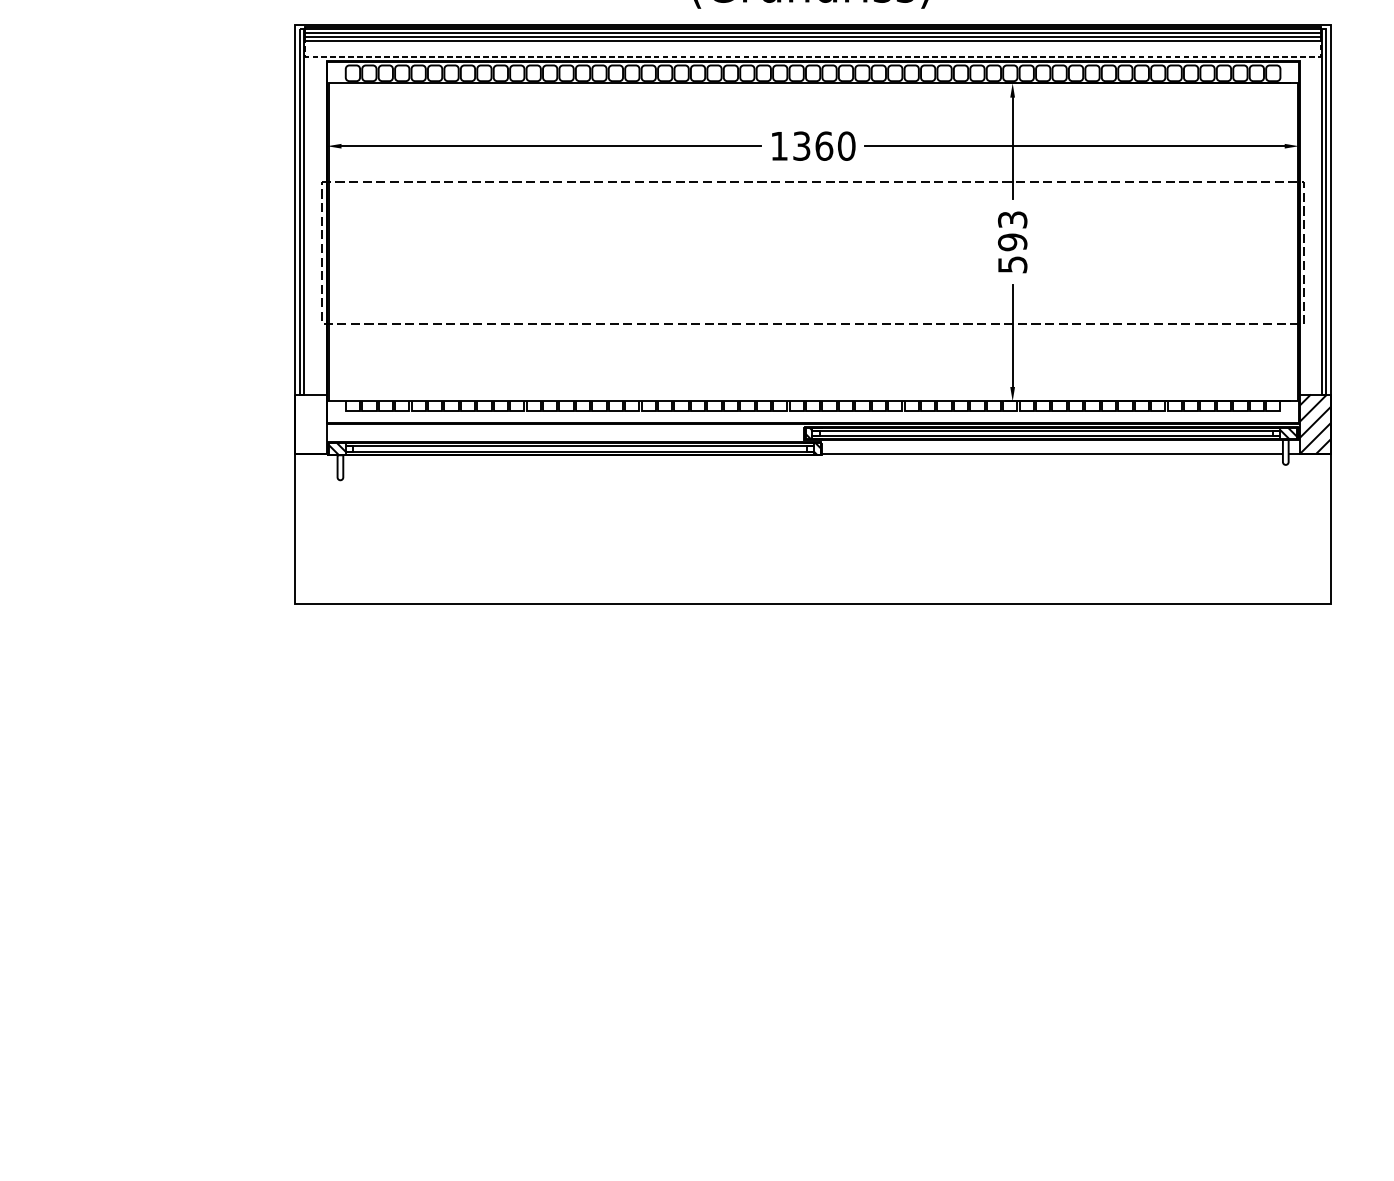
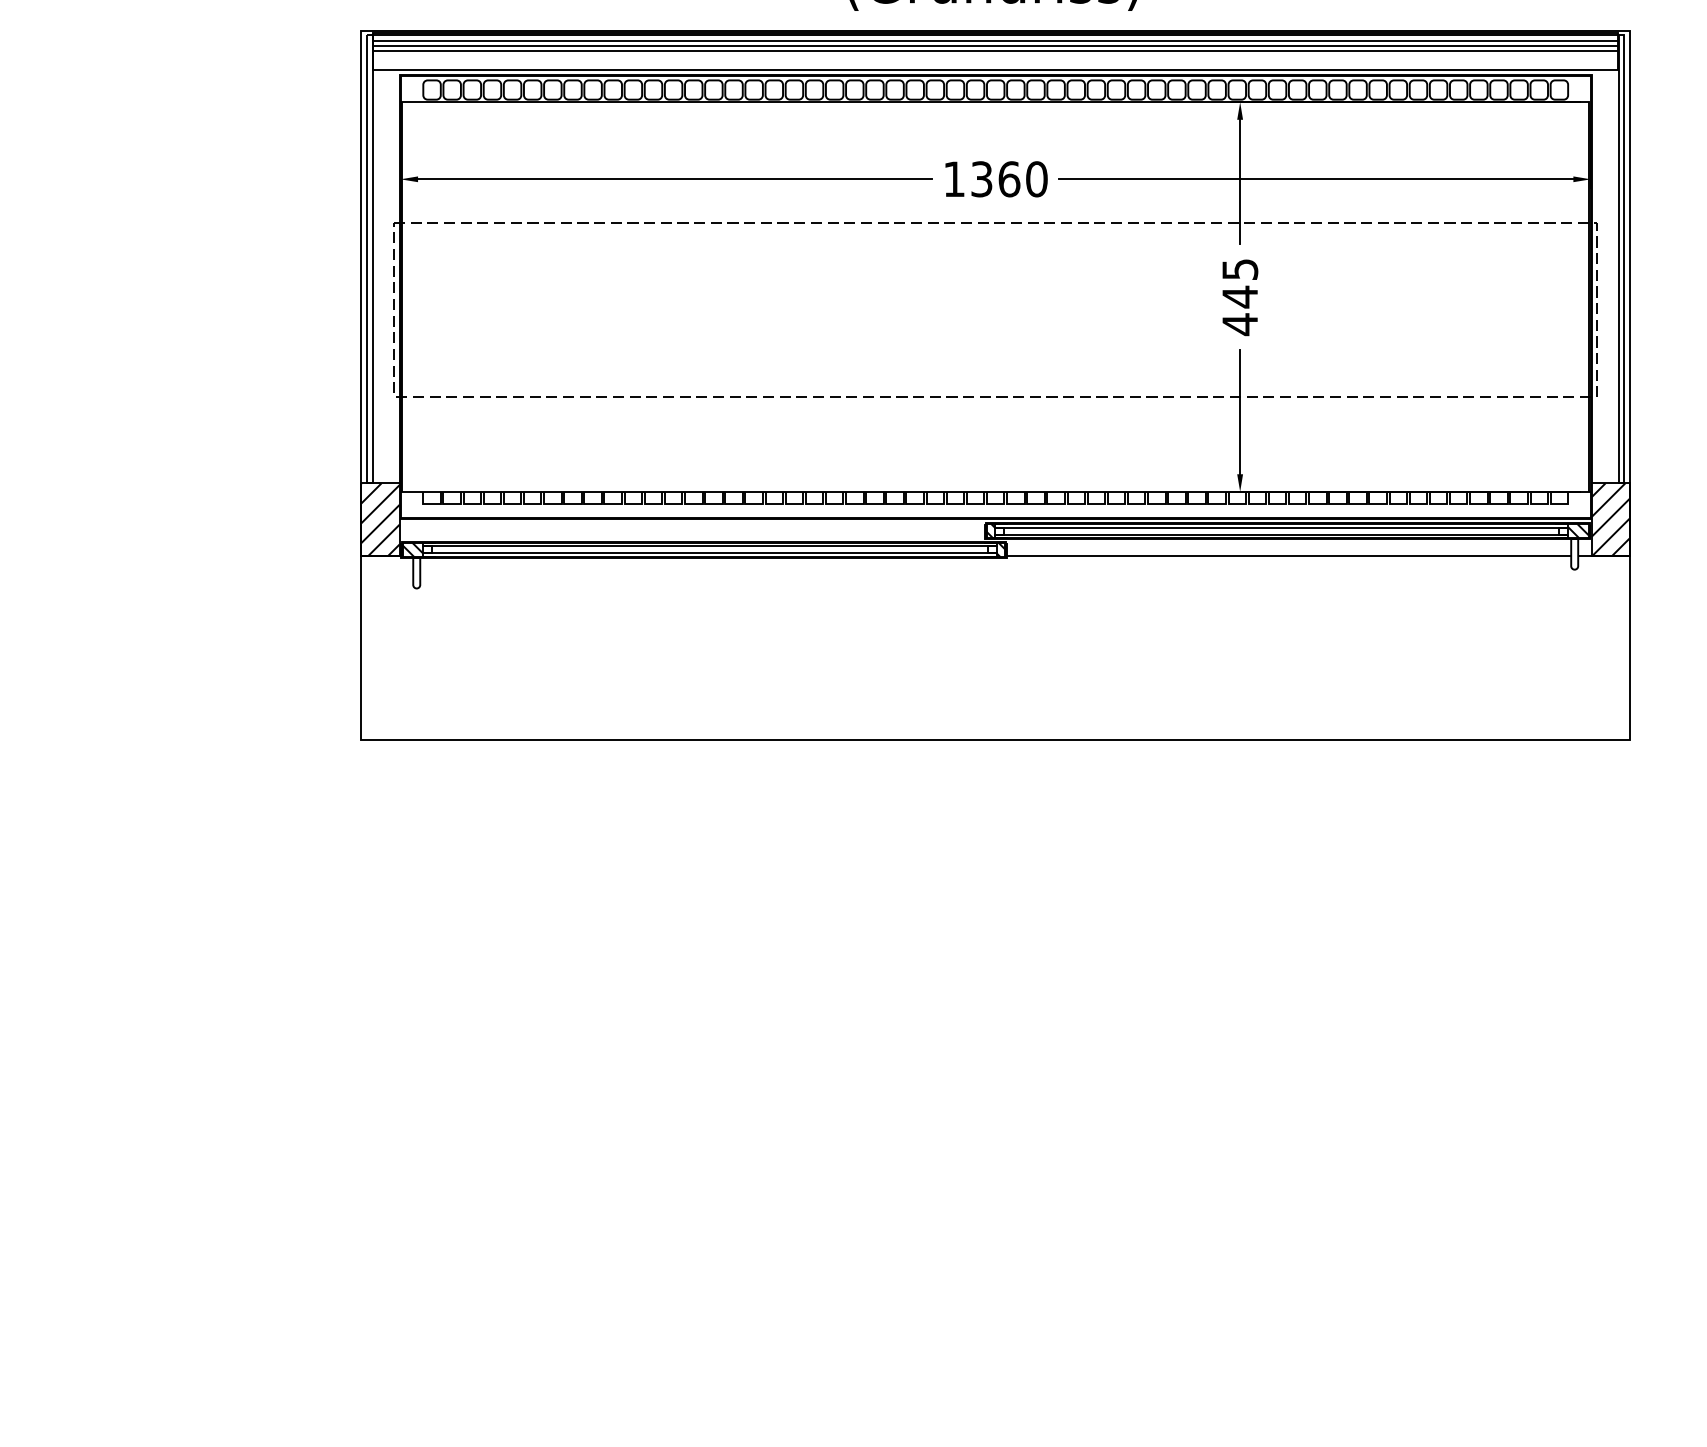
line: (813, 56) -> (996, 69), dashed -> solid
text: (1012, 242) -> (1240, 297), 593 -> 445
hatch: (310, 423) -> (380, 519), added

